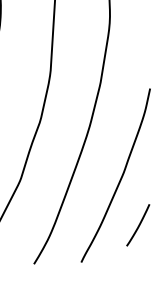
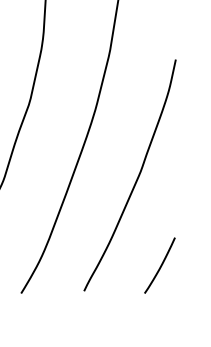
curve: (138, 225) -> (160, 265), moved

